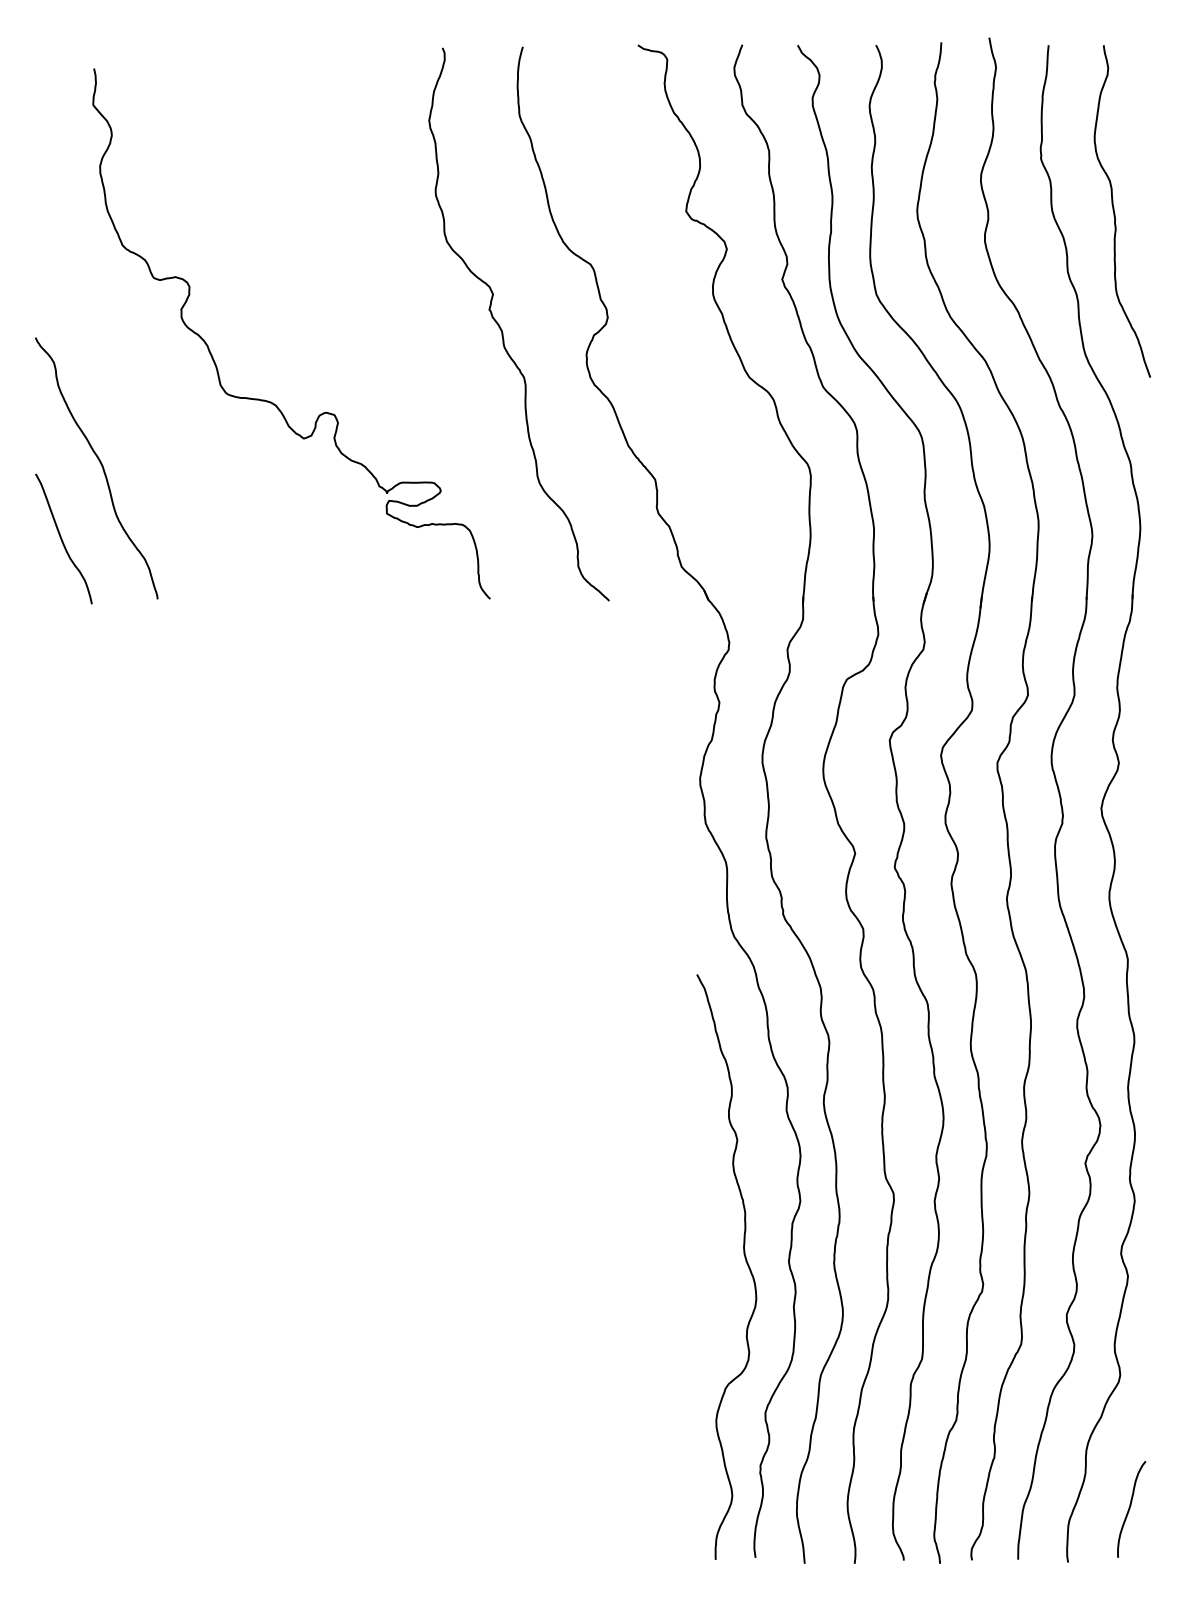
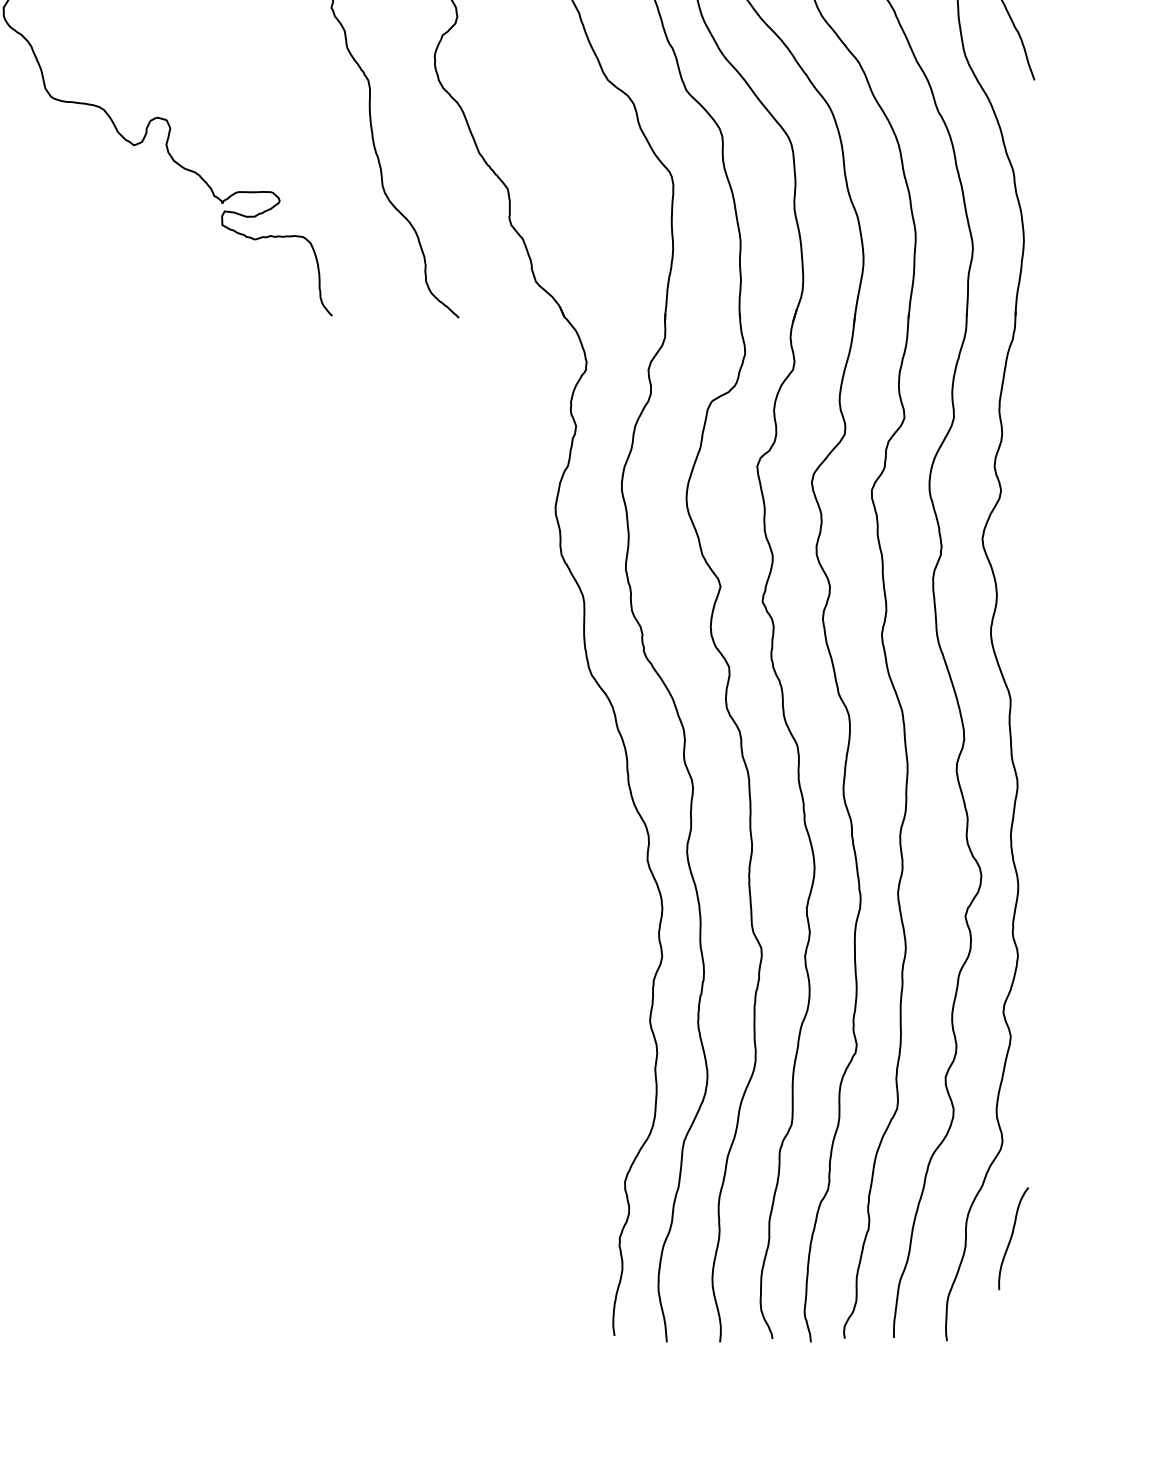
curve: (745, 1261) -> (603, 1020), removed
curve: (1130, 1508) -> (1012, 1237), moved

